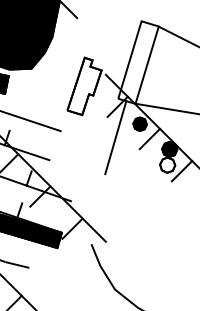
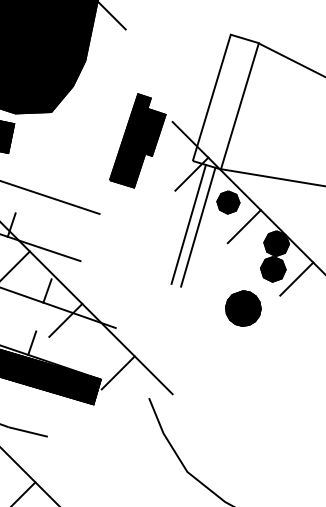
fill: (84, 86) -> (137, 141), added
line: (121, 138) -> (198, 225), added
fill: (167, 164) -> (273, 268), added
part: (148, 188) -> (242, 307), added

